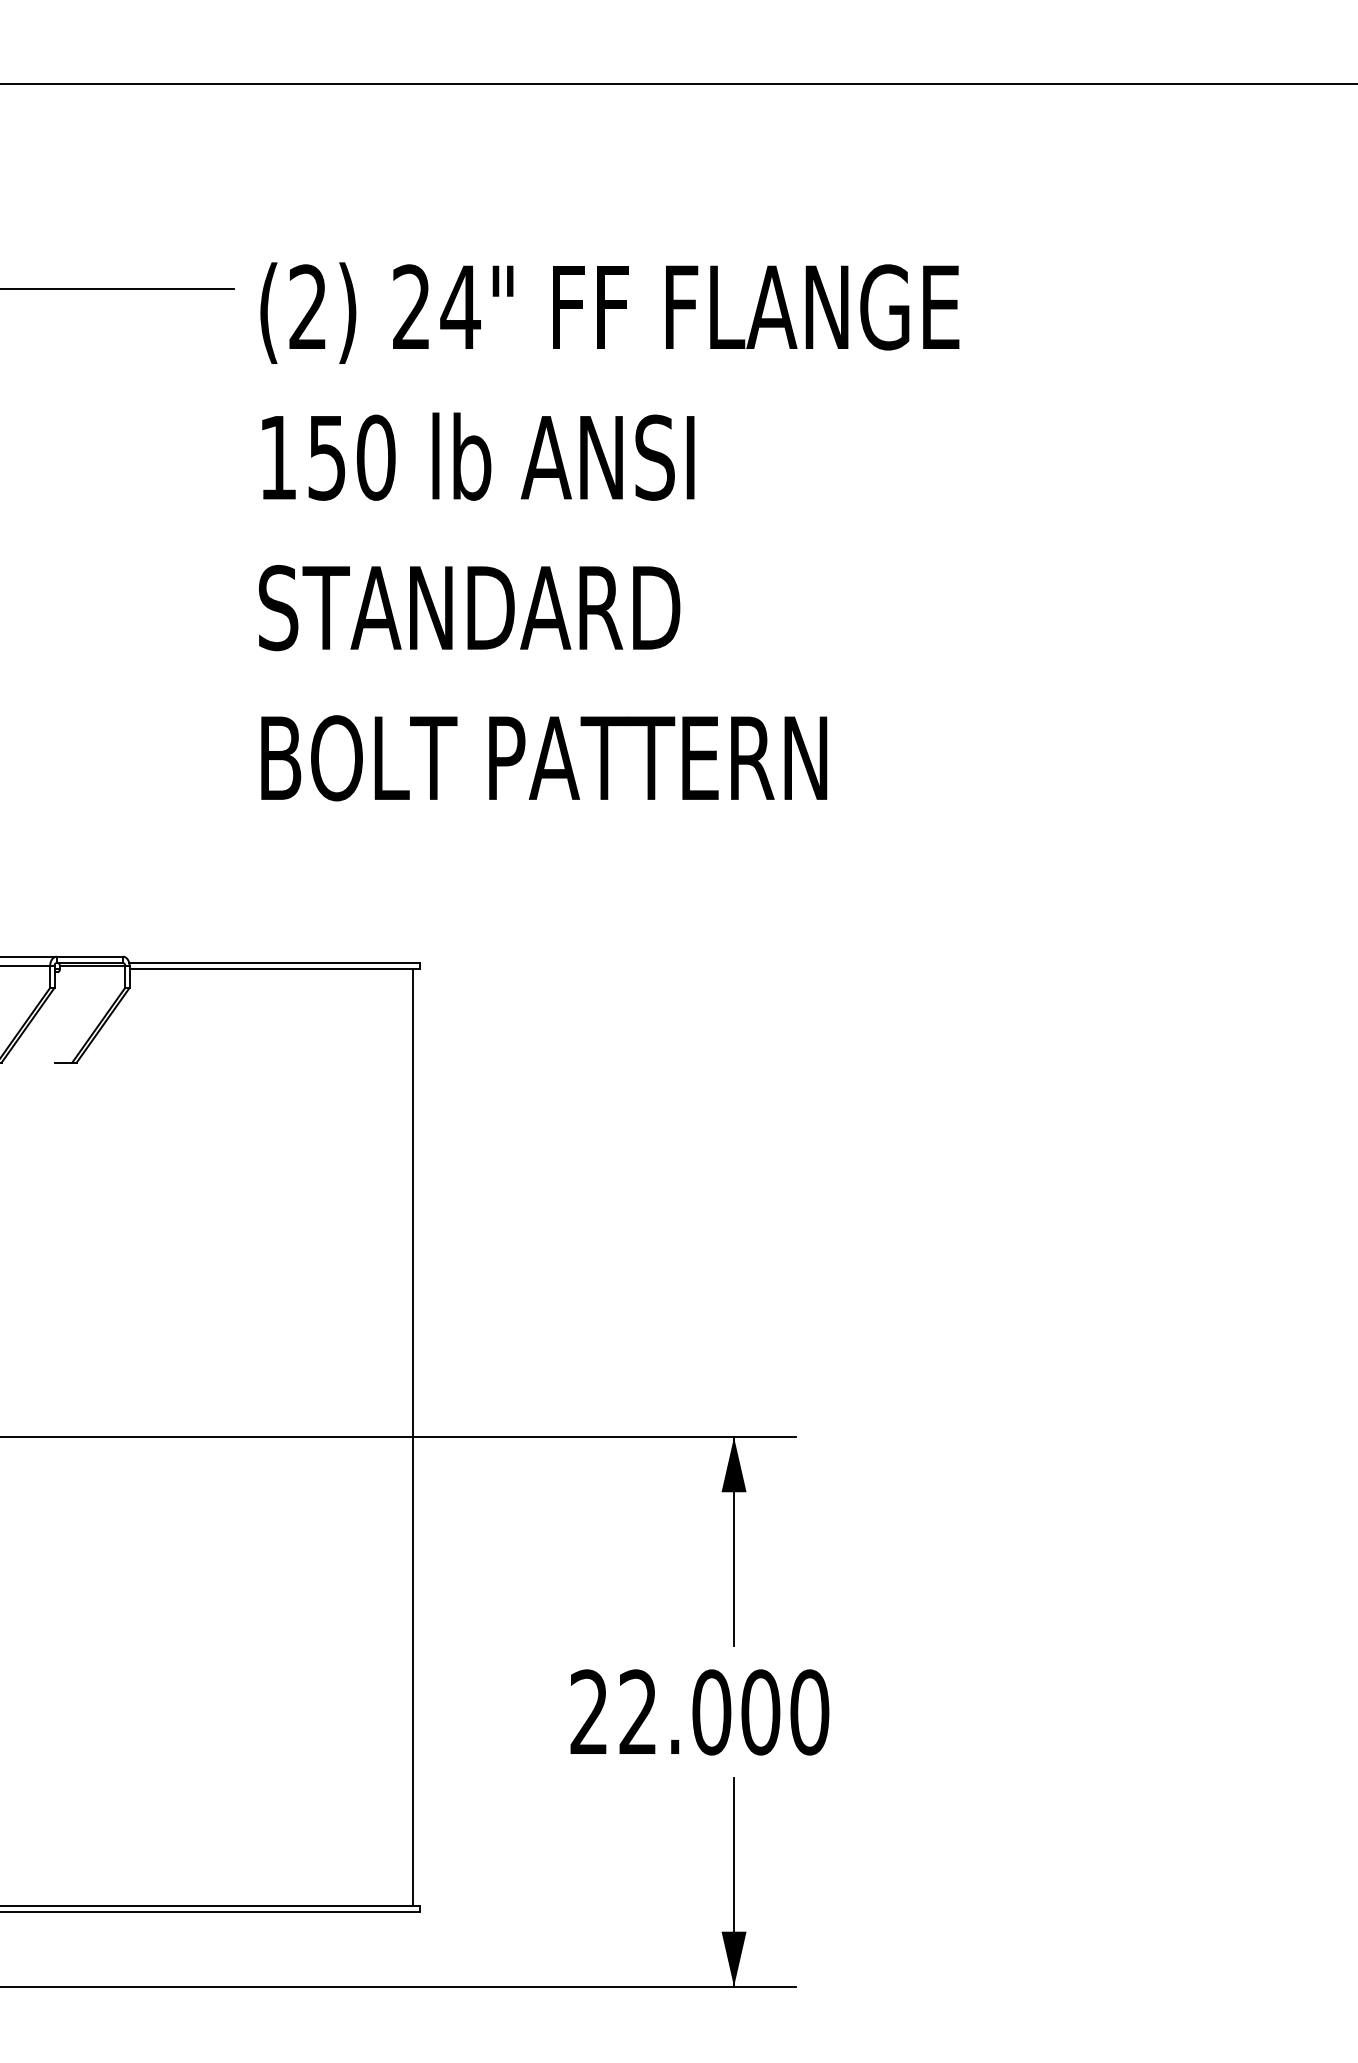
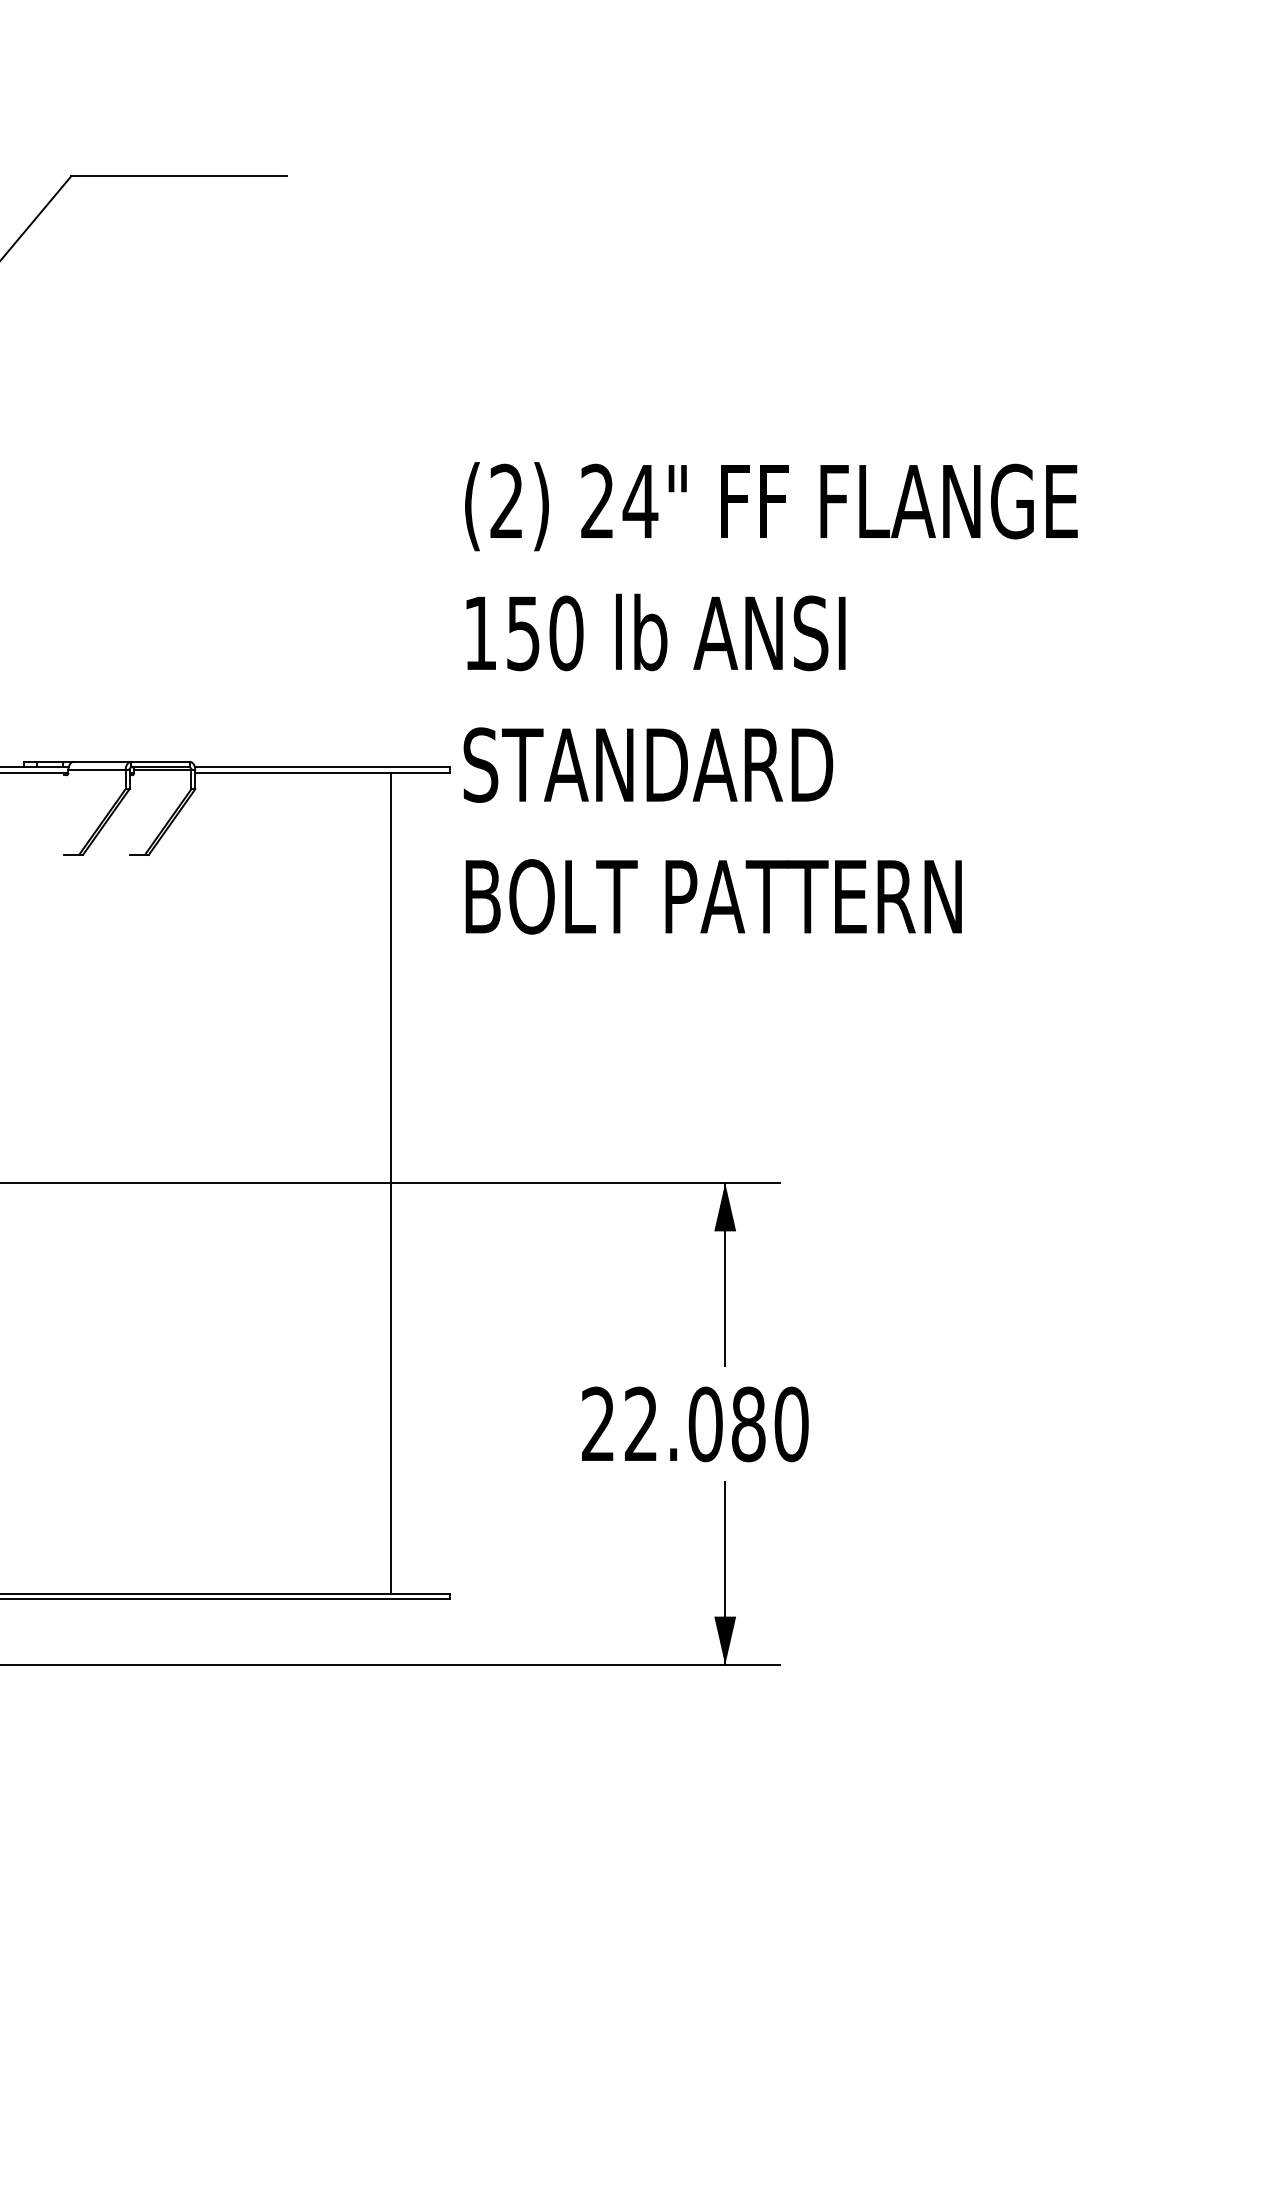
text: (608, 532) -> (770, 698), moved
line: (413, 1436) -> (391, 1182), moved
text: (760, 1712) -> (748, 1424), 22.000 -> 22.080

